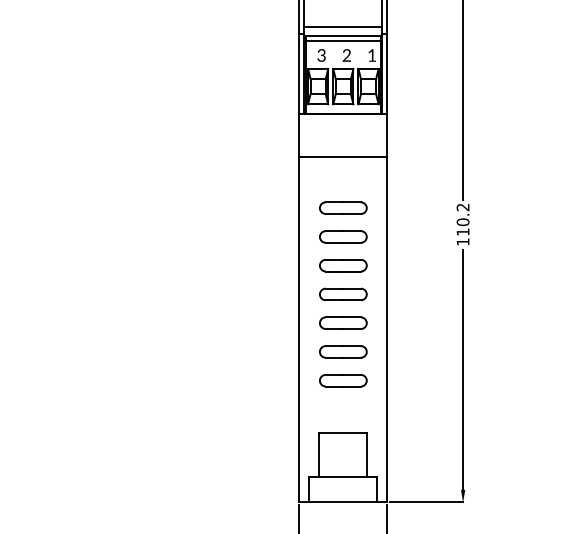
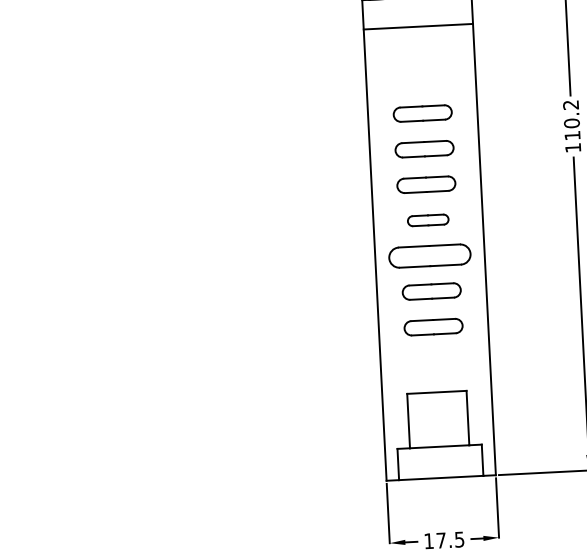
line: (343, 157) -> (418, 27), moved
part: (343, 294) -> (428, 220), size x0.7
part: (343, 322) -> (430, 255), size x1.4

